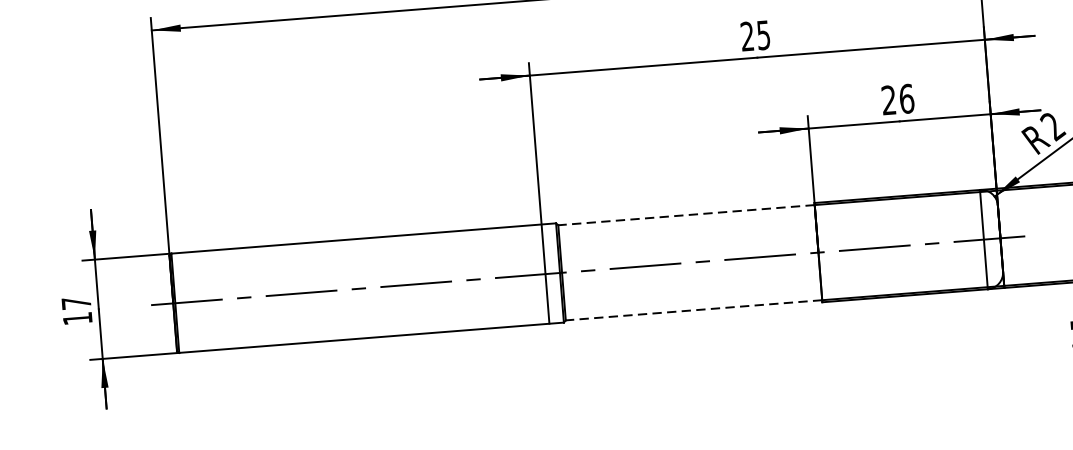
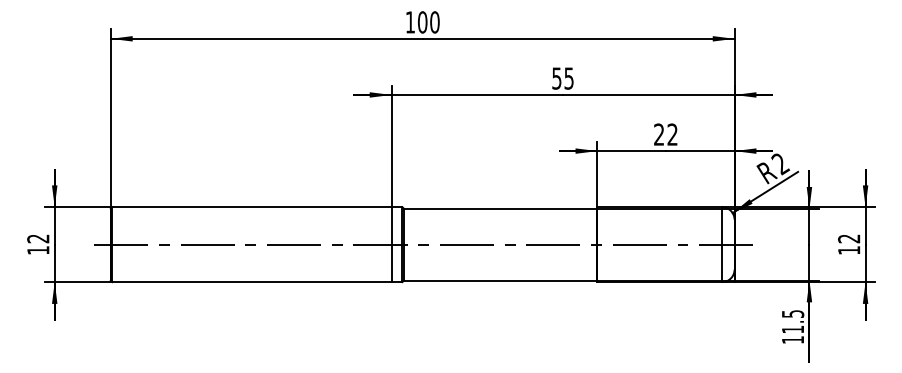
text: (746, 36) -> (556, 78), 25 -> 55
text: (906, 98) -> (672, 134), 26 -> 22
line: (686, 214) -> (500, 208), dashed -> solid
text: (76, 302) -> (38, 238), 17 -> 12
line: (693, 310) -> (500, 280), dashed -> solid

